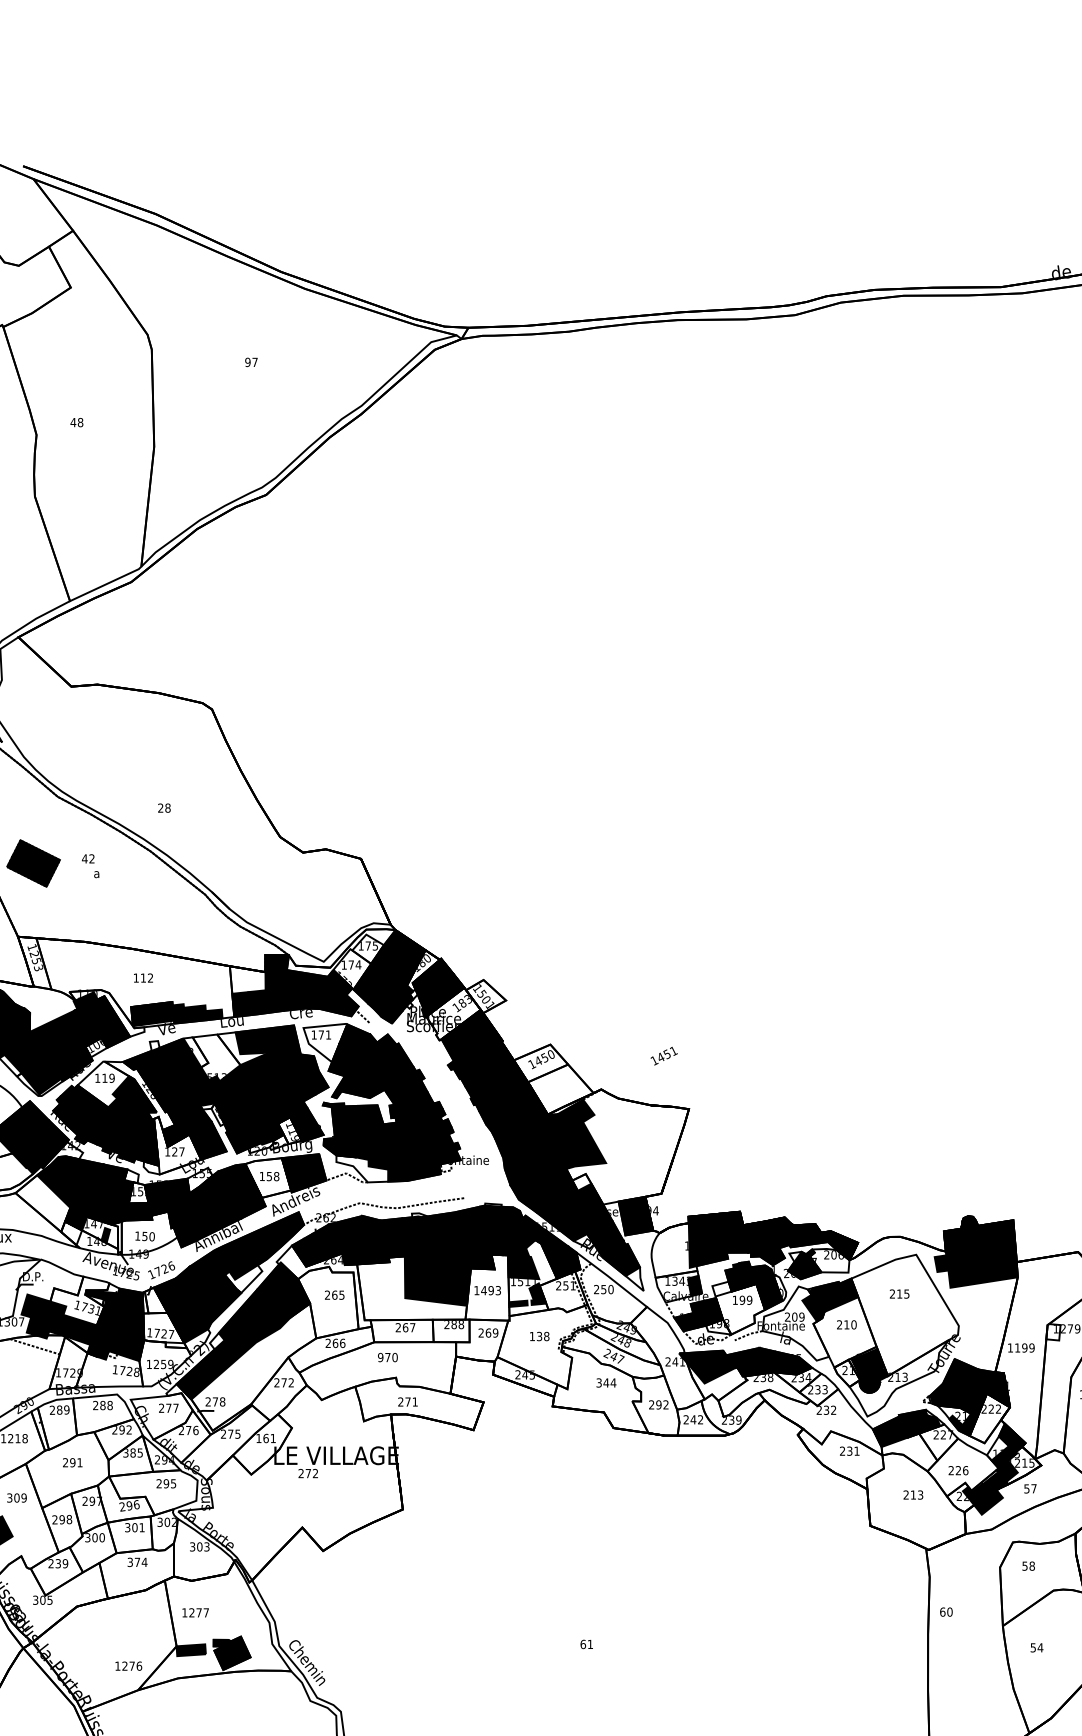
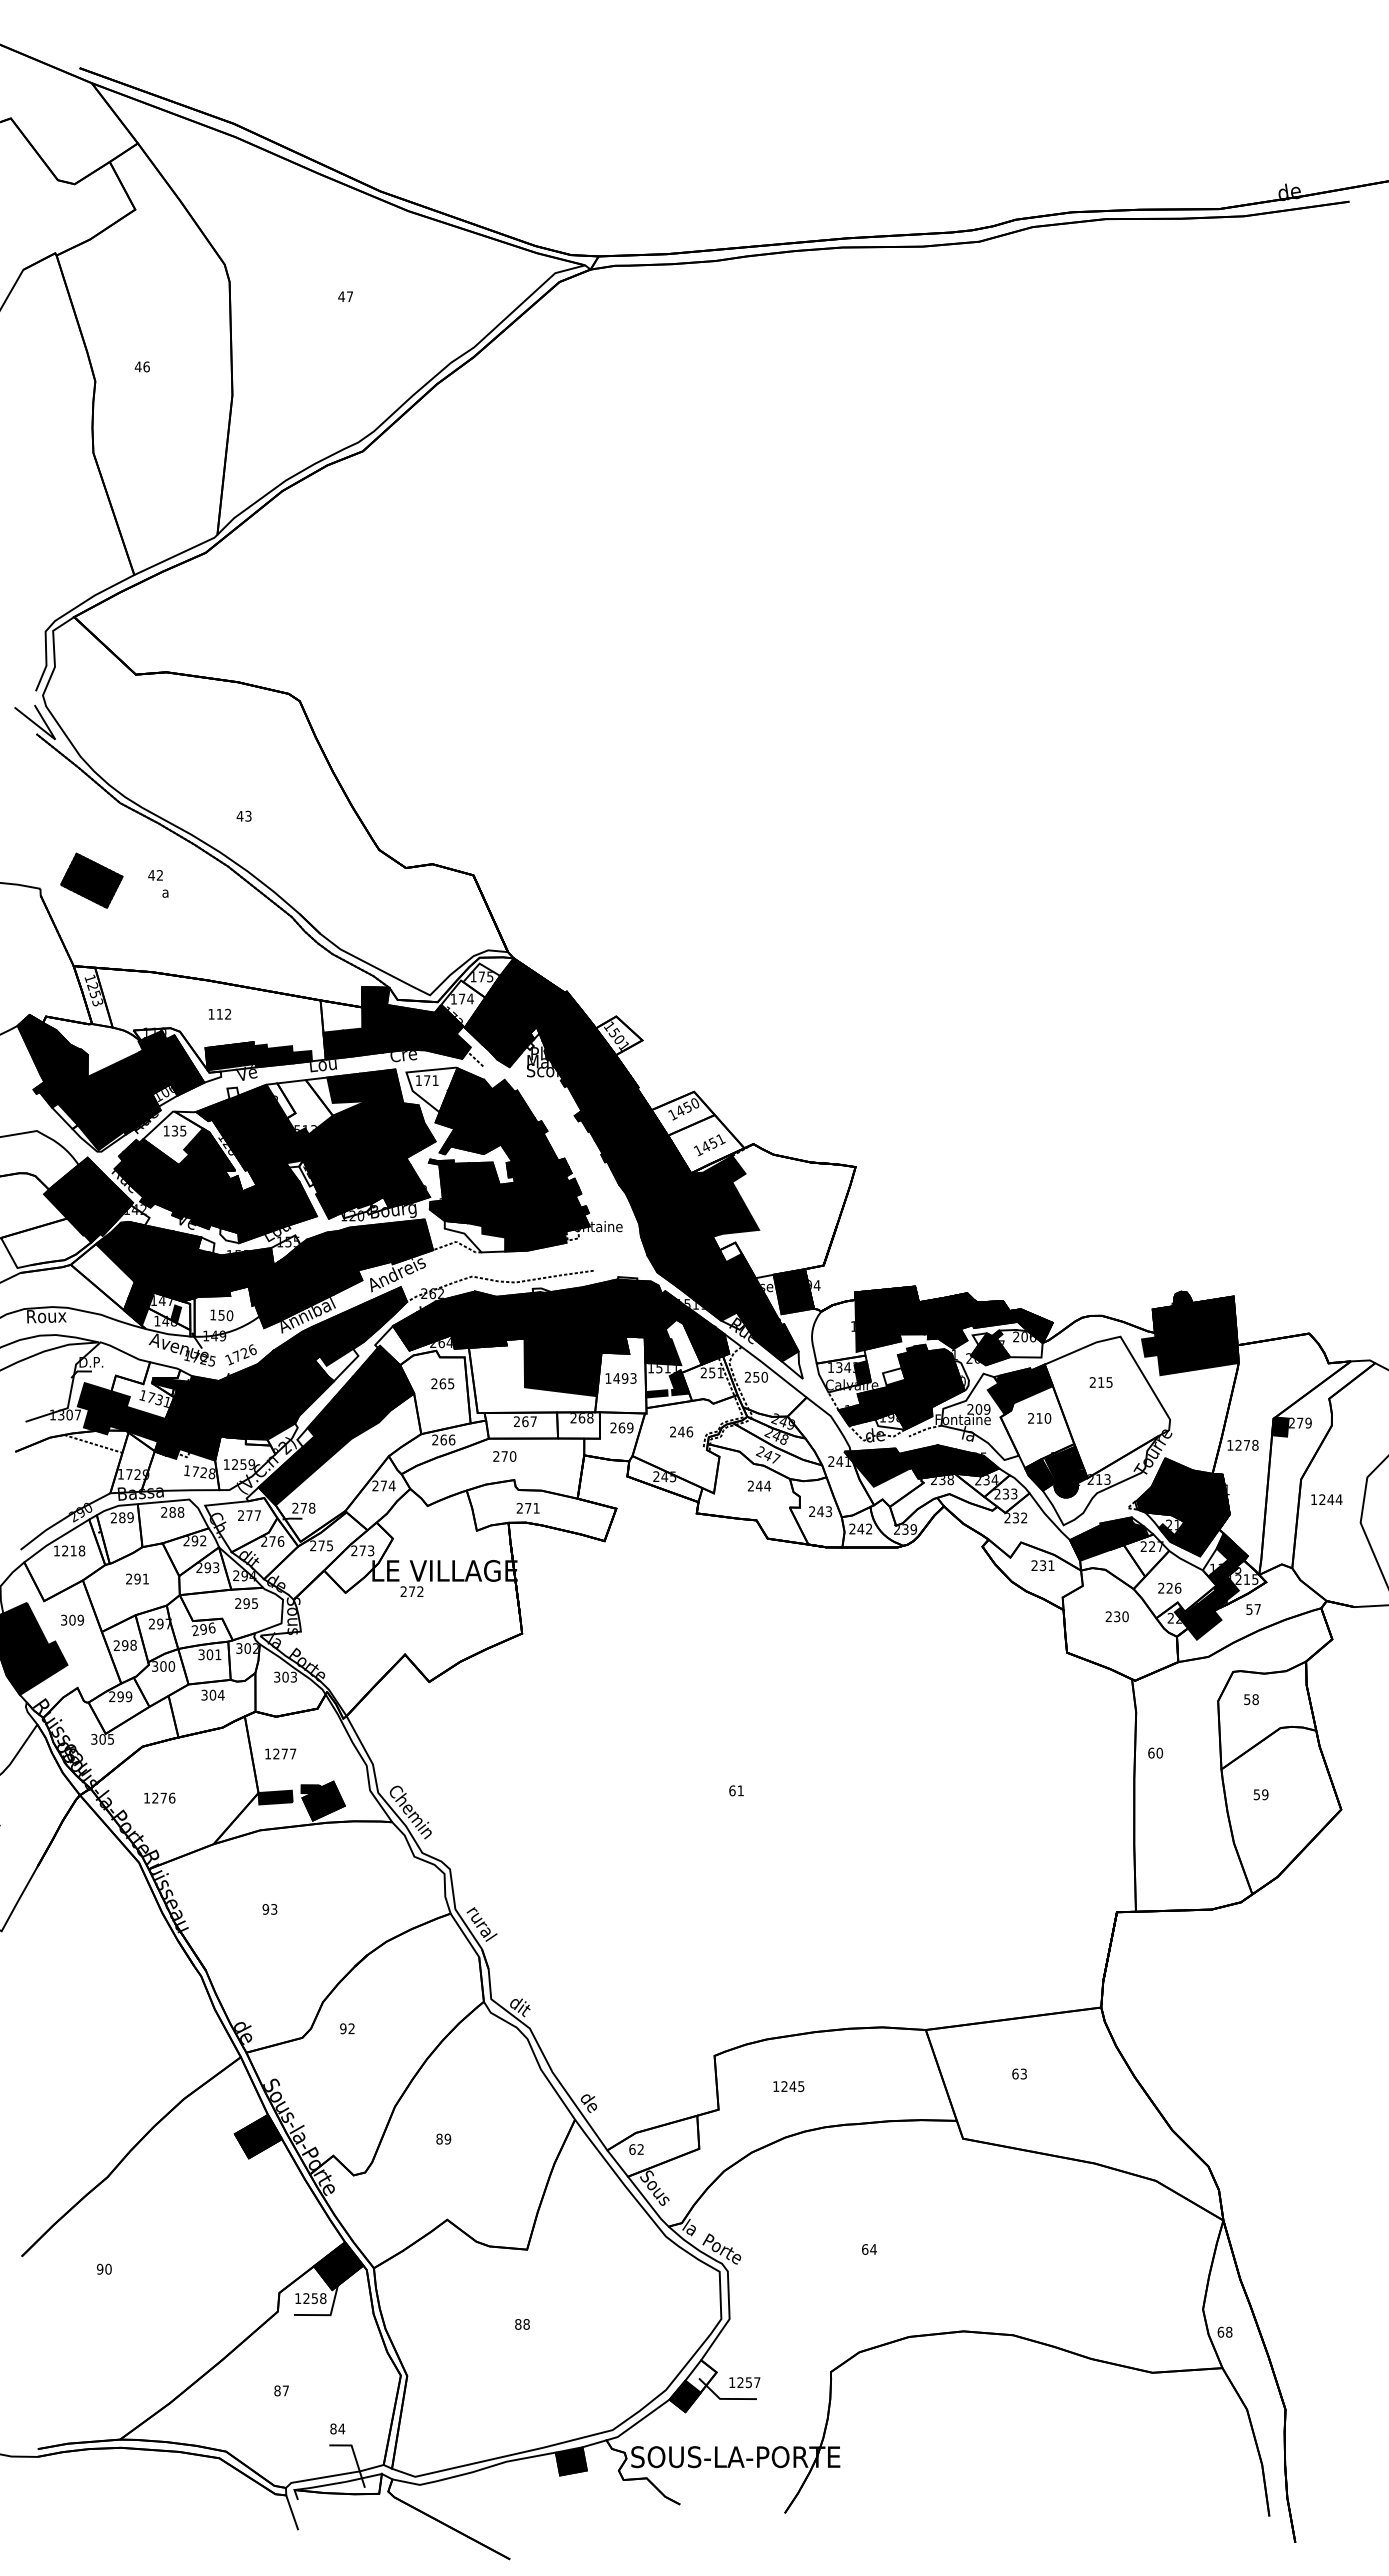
text: (247, 362) -> (341, 296), 97 -> 47
text: (80, 422) -> (146, 366), 48 -> 46
text: (163, 807) -> (243, 815), 28 -> 43
fill: (423, 970) -> (546, 1005), added
fill: (453, 1014) -> (581, 1056), added
text: (663, 1056) -> (709, 1145), moved
text: (107, 1077) -> (178, 1130), 119 -> 135
fill: (289, 1130) -> (390, 1191), added
fill: (177, 1145) -> (259, 1209), added
fill: (268, 1178) -> (365, 1247), added
fill: (138, 1192) -> (214, 1264), added
fill: (71, 1233) -> (136, 1311), added
fill: (740, 1308) -> (915, 1399), added
fill: (163, 1315) -> (243, 1407), added
text: (453, 1324) -> (581, 1418), 288 -> 268
fill: (1053, 1331) -> (1280, 1426), added
text: (539, 1336) -> (681, 1431), 138 -> 246
text: (1024, 1348) -> (1246, 1445), 1199 -> 1278
text: (380, 1357) -> (496, 1456), 970 -> 270
fill: (847, 1373) -> (1040, 1474), added
text: (290, 1382) -> (391, 1485), 272 -> 274
text: (598, 1383) -> (750, 1486), 344 -> 244
text: (662, 1404) -> (824, 1511), 292 -> 243
fill: (989, 1418) -> (1205, 1527), added
text: (265, 1438) -> (362, 1550), 161 -> 273
text: (132, 1452) -> (207, 1567), 385 -> 293
text: (917, 1494) -> (1121, 1616), 213 -> 230
text: (137, 1561) -> (212, 1694), 374 -> 304
text: (58, 1563) -> (120, 1696), 239 -> 299
text: (1039, 1647) -> (1264, 1794), 54 -> 59
text: (128, 1665) -> (159, 1797), moved

